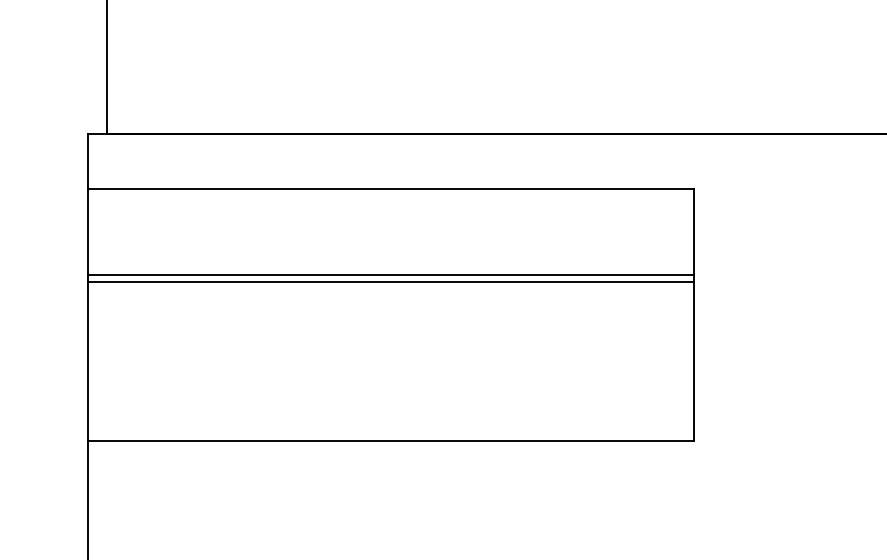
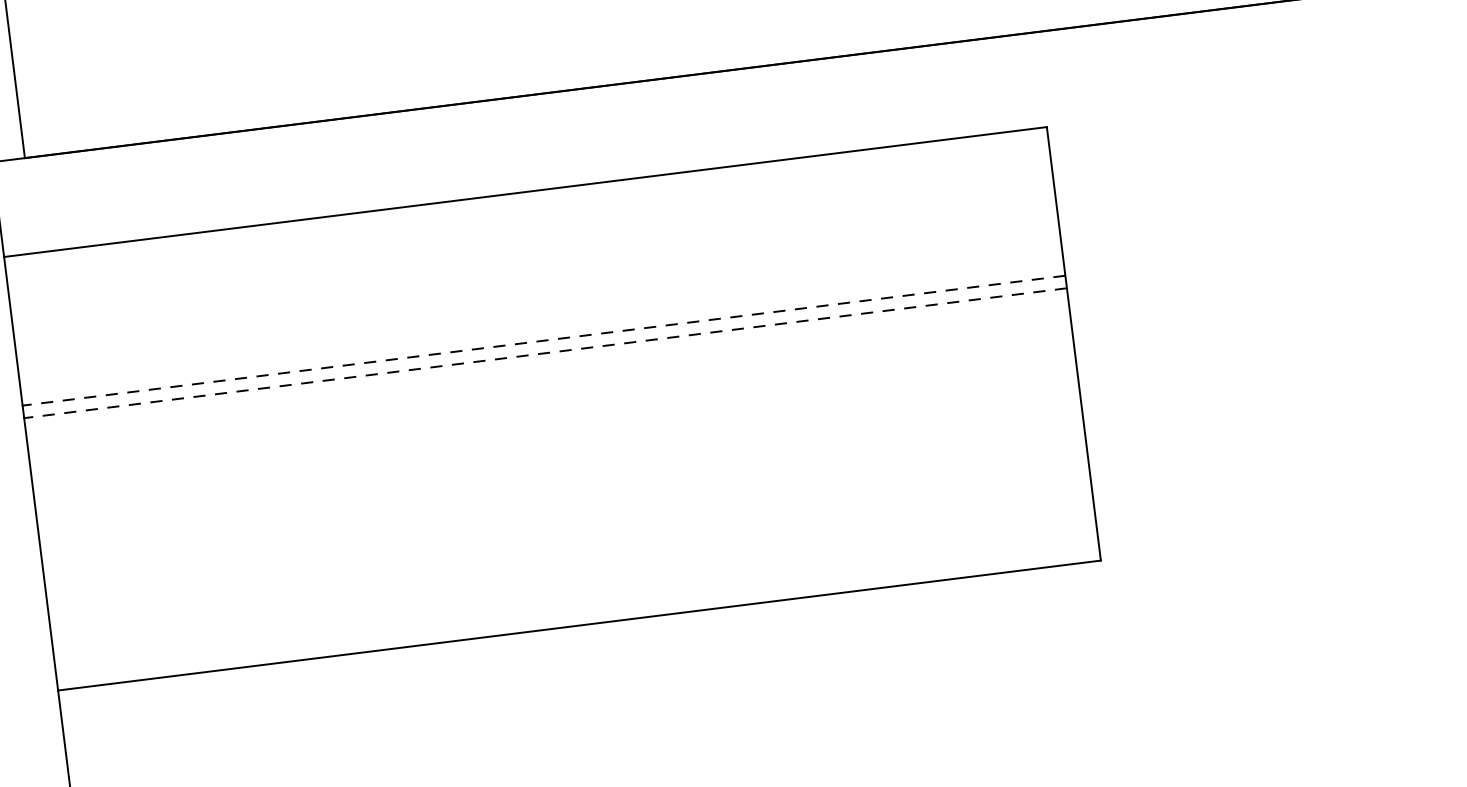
line: (391, 275) -> (544, 341), solid -> dashed
line: (391, 282) -> (546, 353), solid -> dashed

